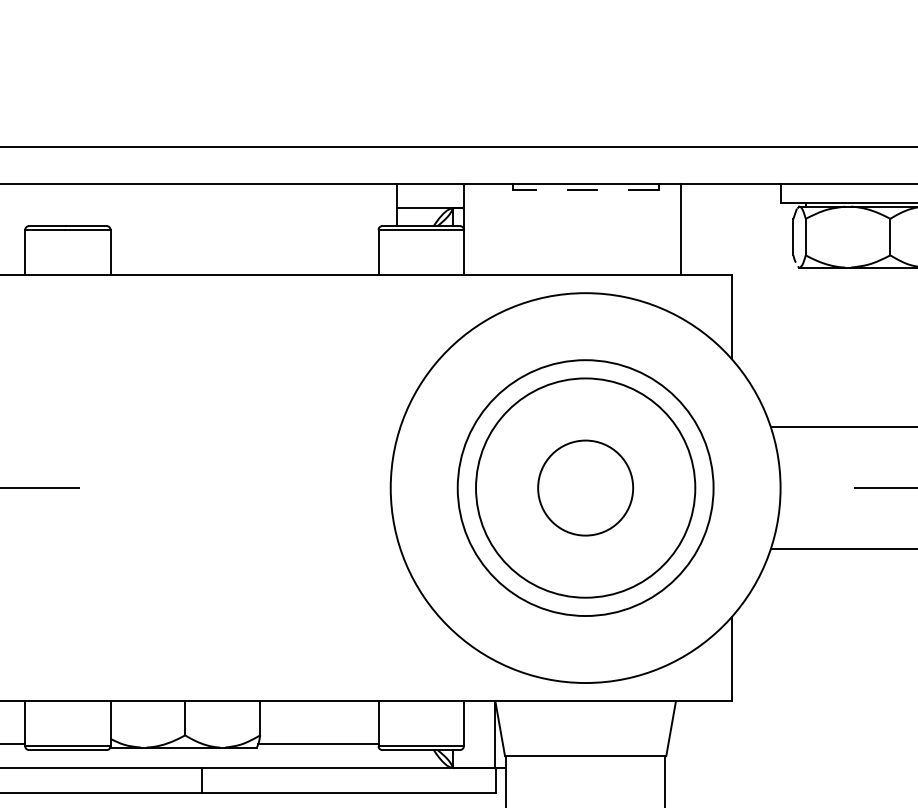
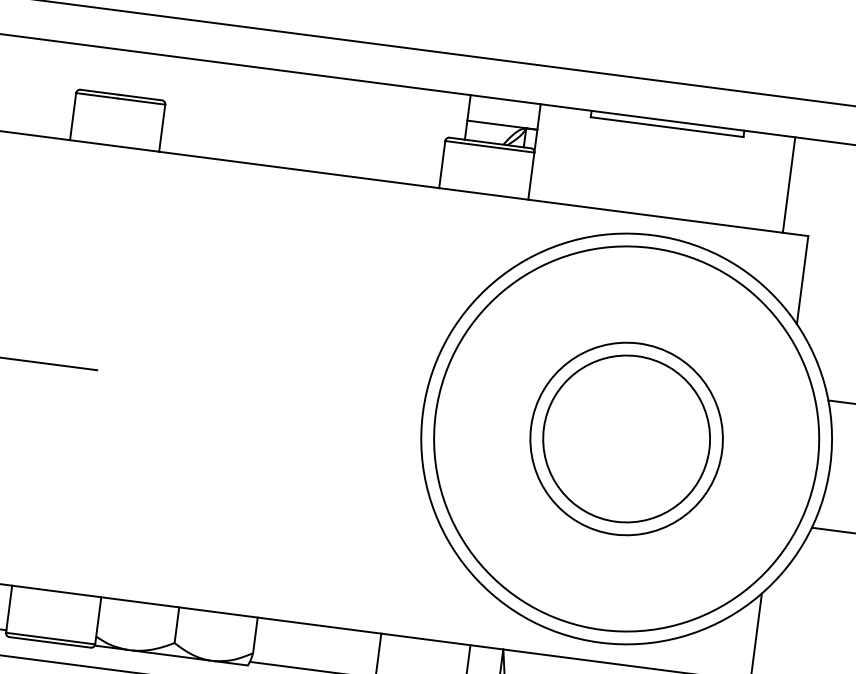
line: (585, 189) -> (667, 126), dashed -> solid
line: (681, 228) -> (789, 184), moved
circle: (585, 487) -> (626, 438), size x0.71
circle: (585, 487) -> (626, 438), size x1.67
circle: (585, 487) -> (626, 438), size x1.67

